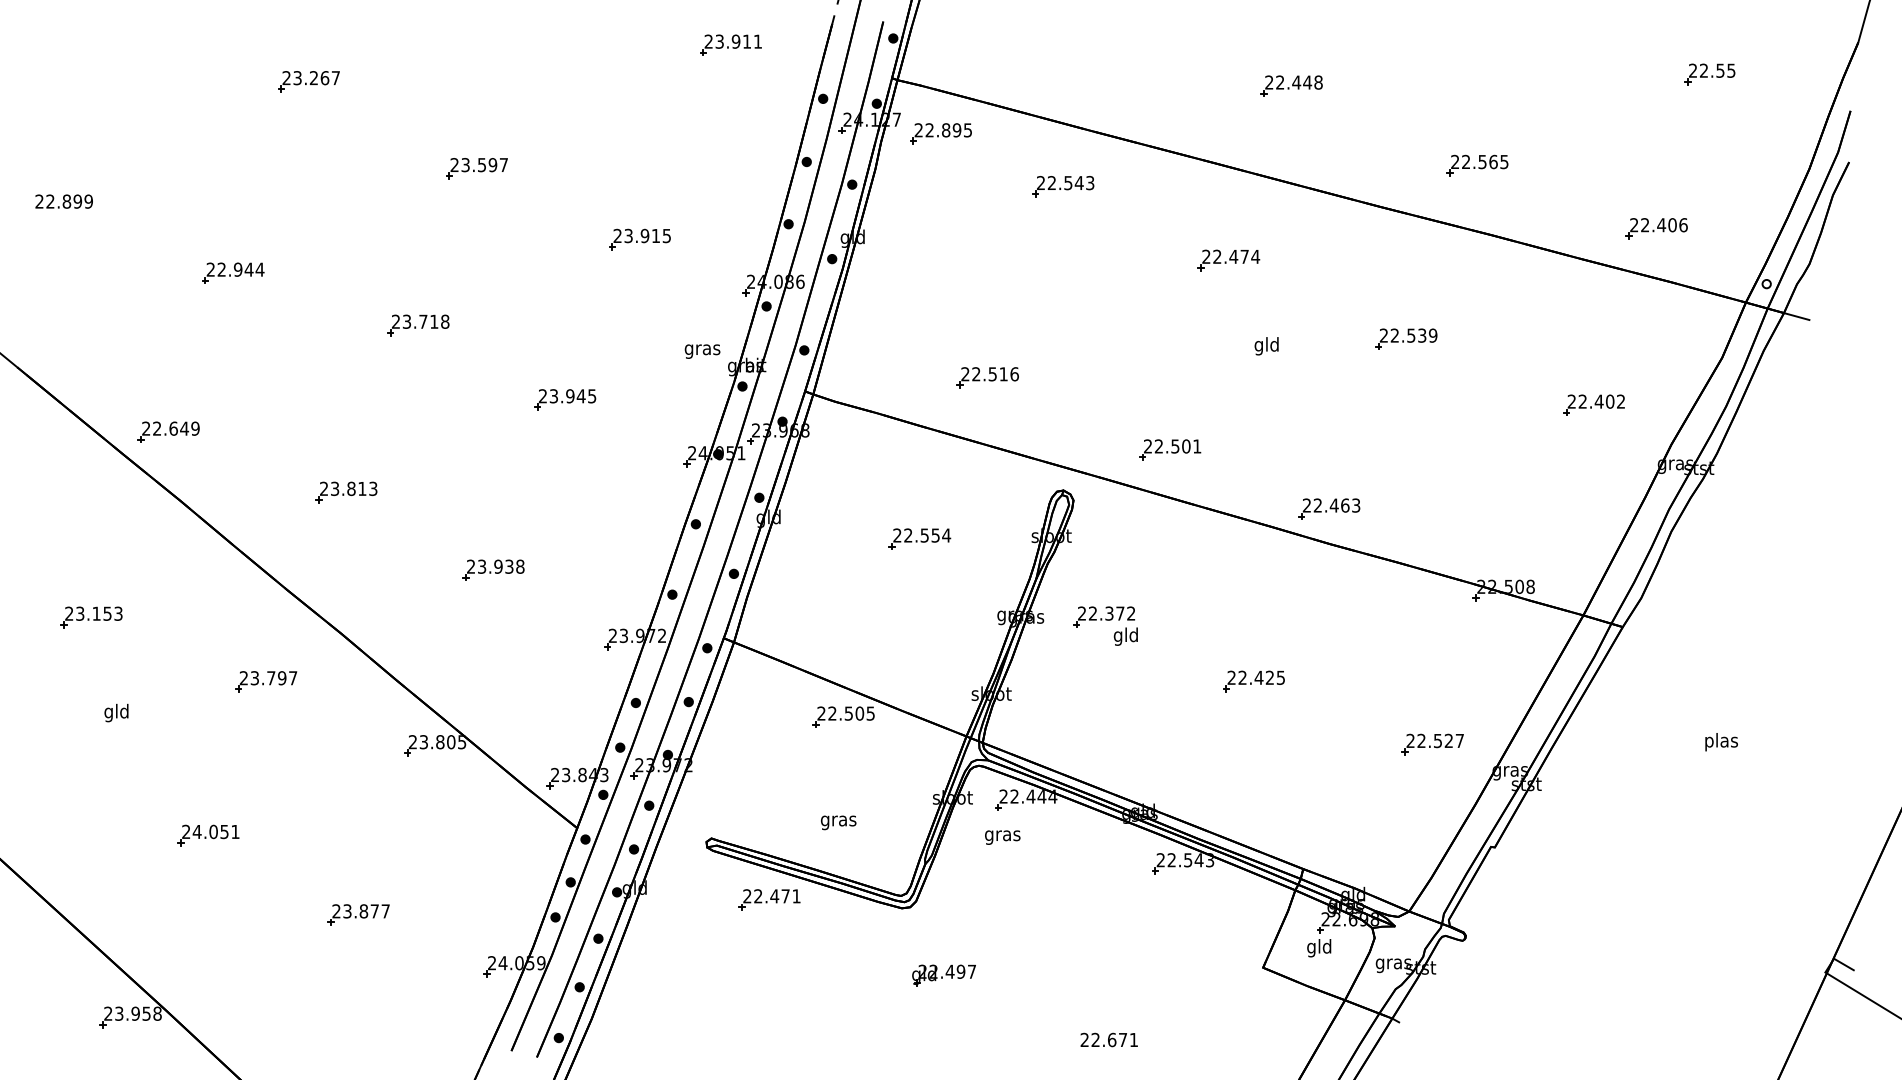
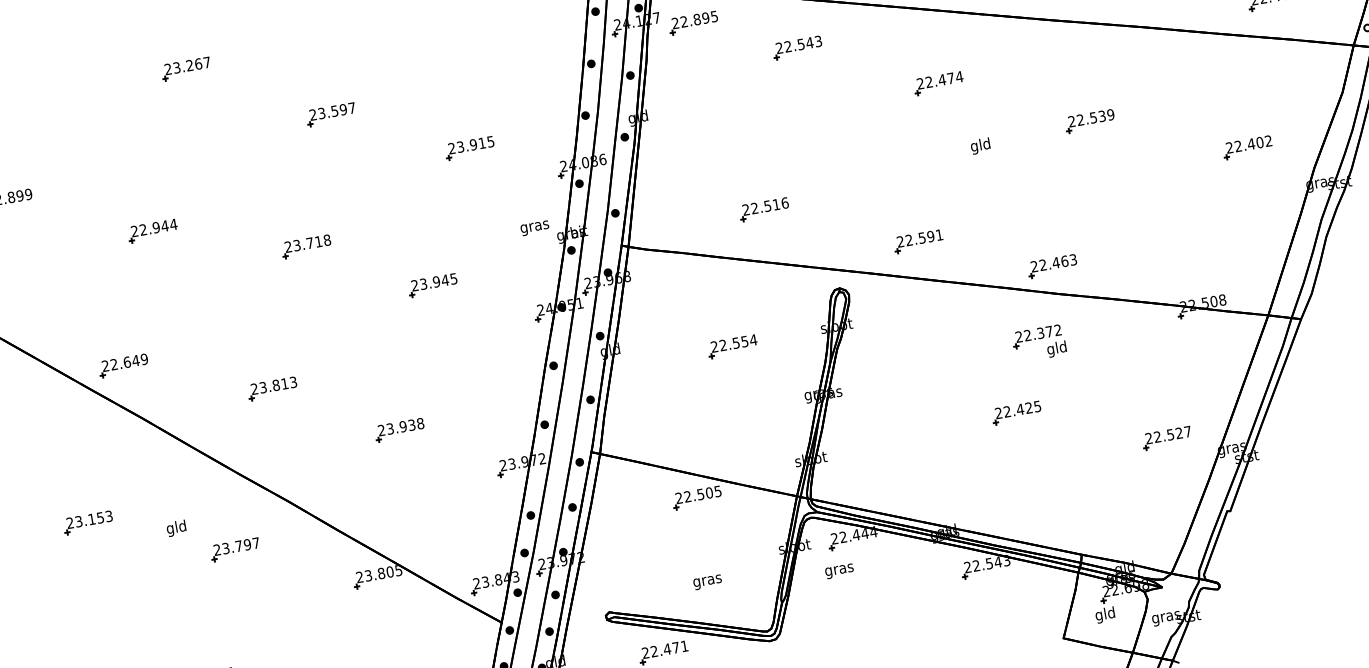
text: (1186, 446) -> (931, 236), 22.501 -> 22.591
part: (1105, 625) -> (1039, 343), moved
text: (116, 712) -> (176, 528), moved

